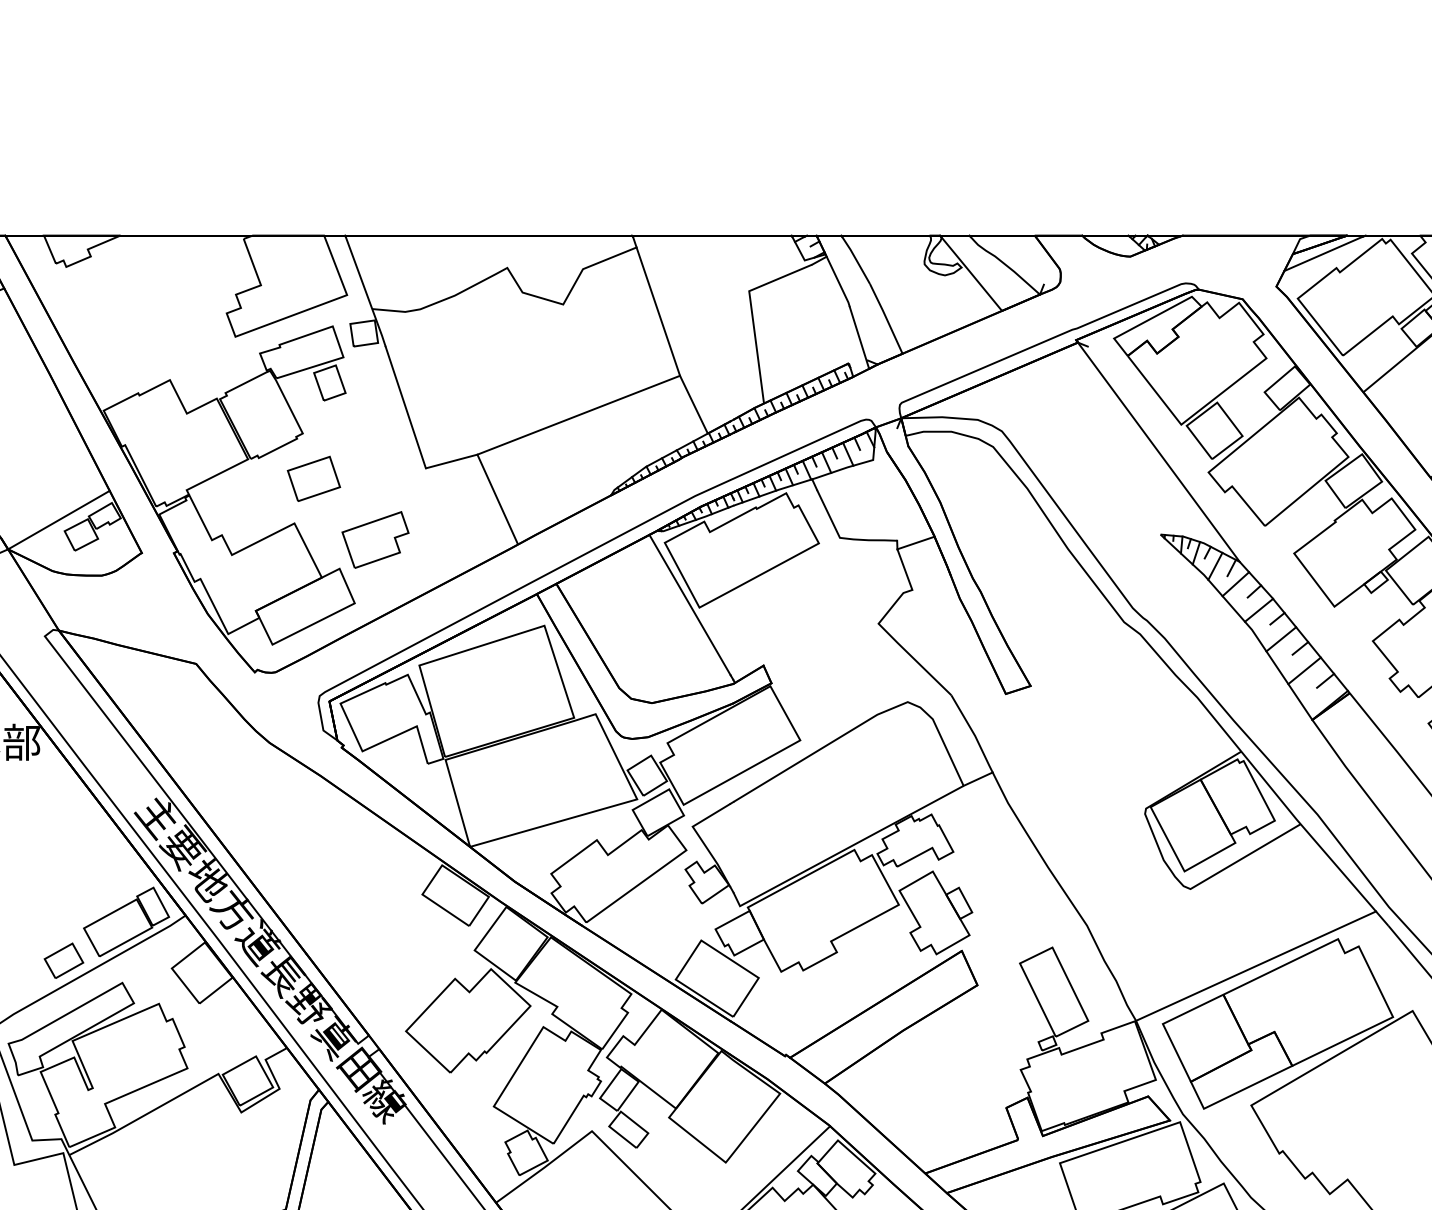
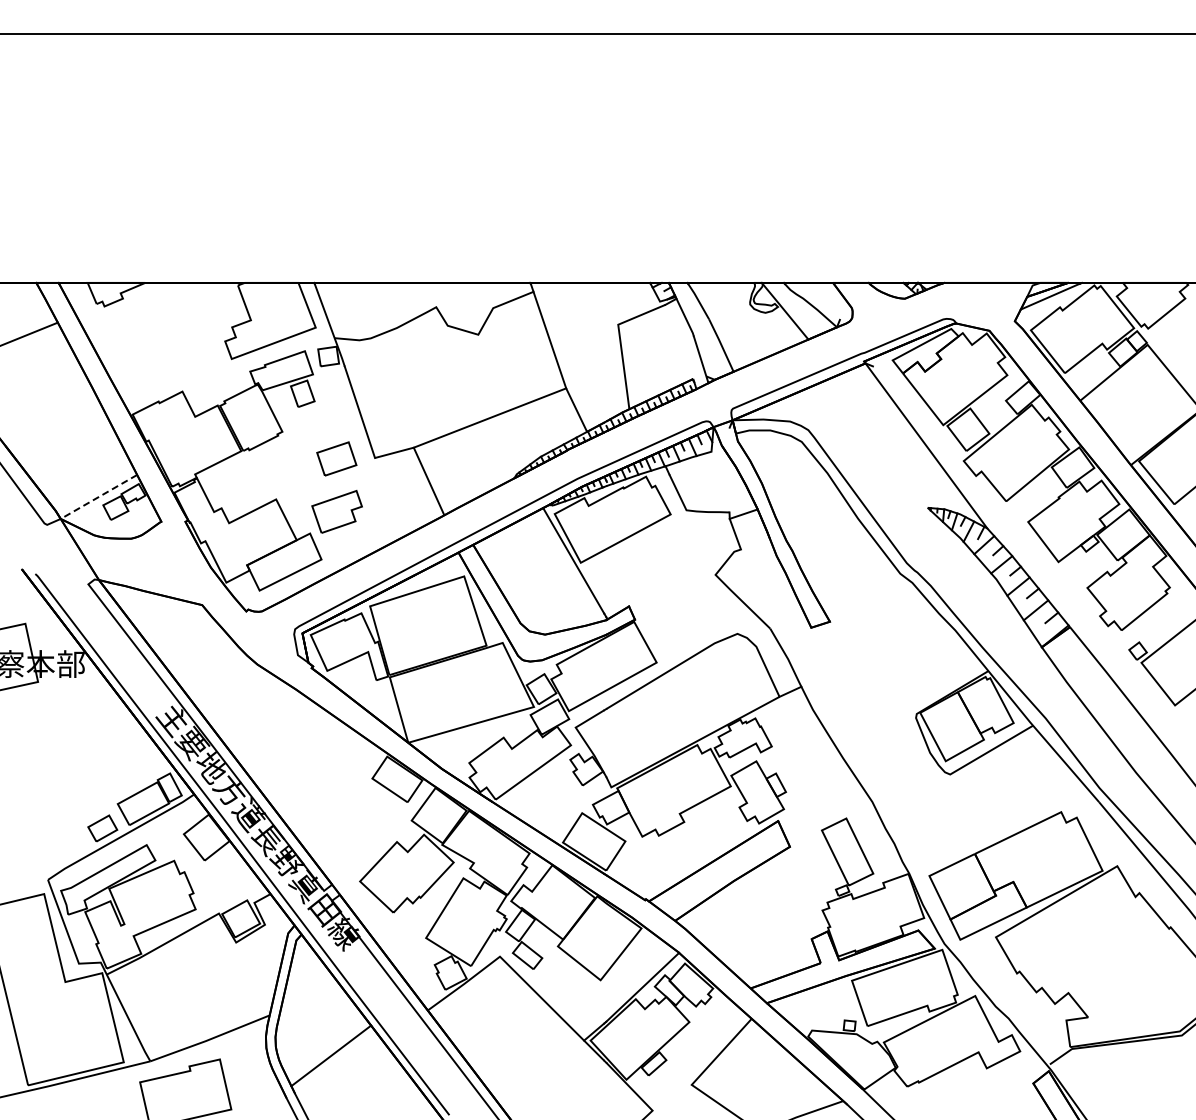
part: (313, 478) -> (336, 458), moved
line: (58, 520) -> (98, 497), solid -> dashed
line: (1256, 966) -> (999, 832), removed

